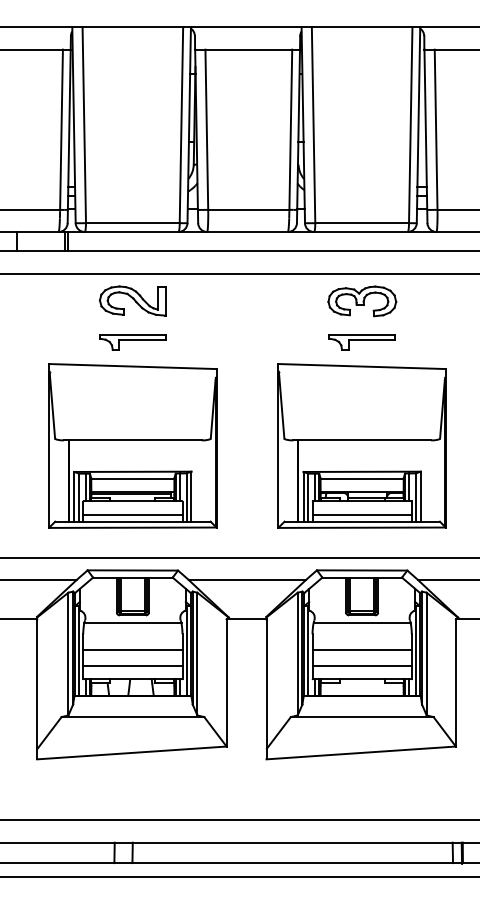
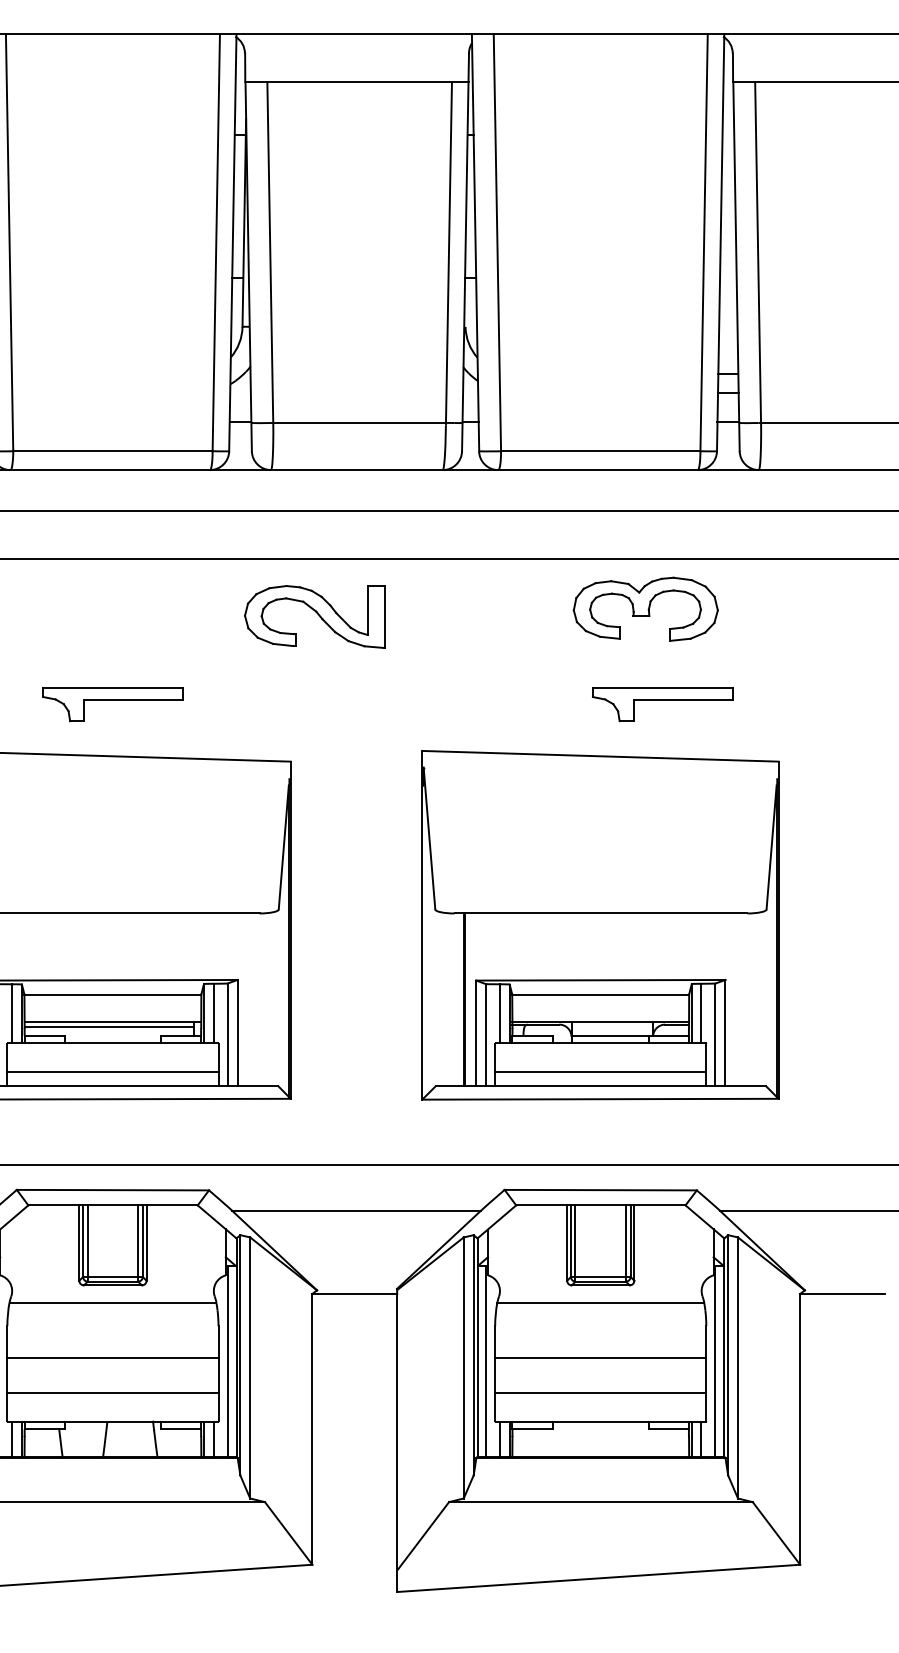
part: (132, 300) -> (314, 615), moved
part: (362, 301) -> (646, 609), moved
part: (361, 342) -> (661, 705), moved

